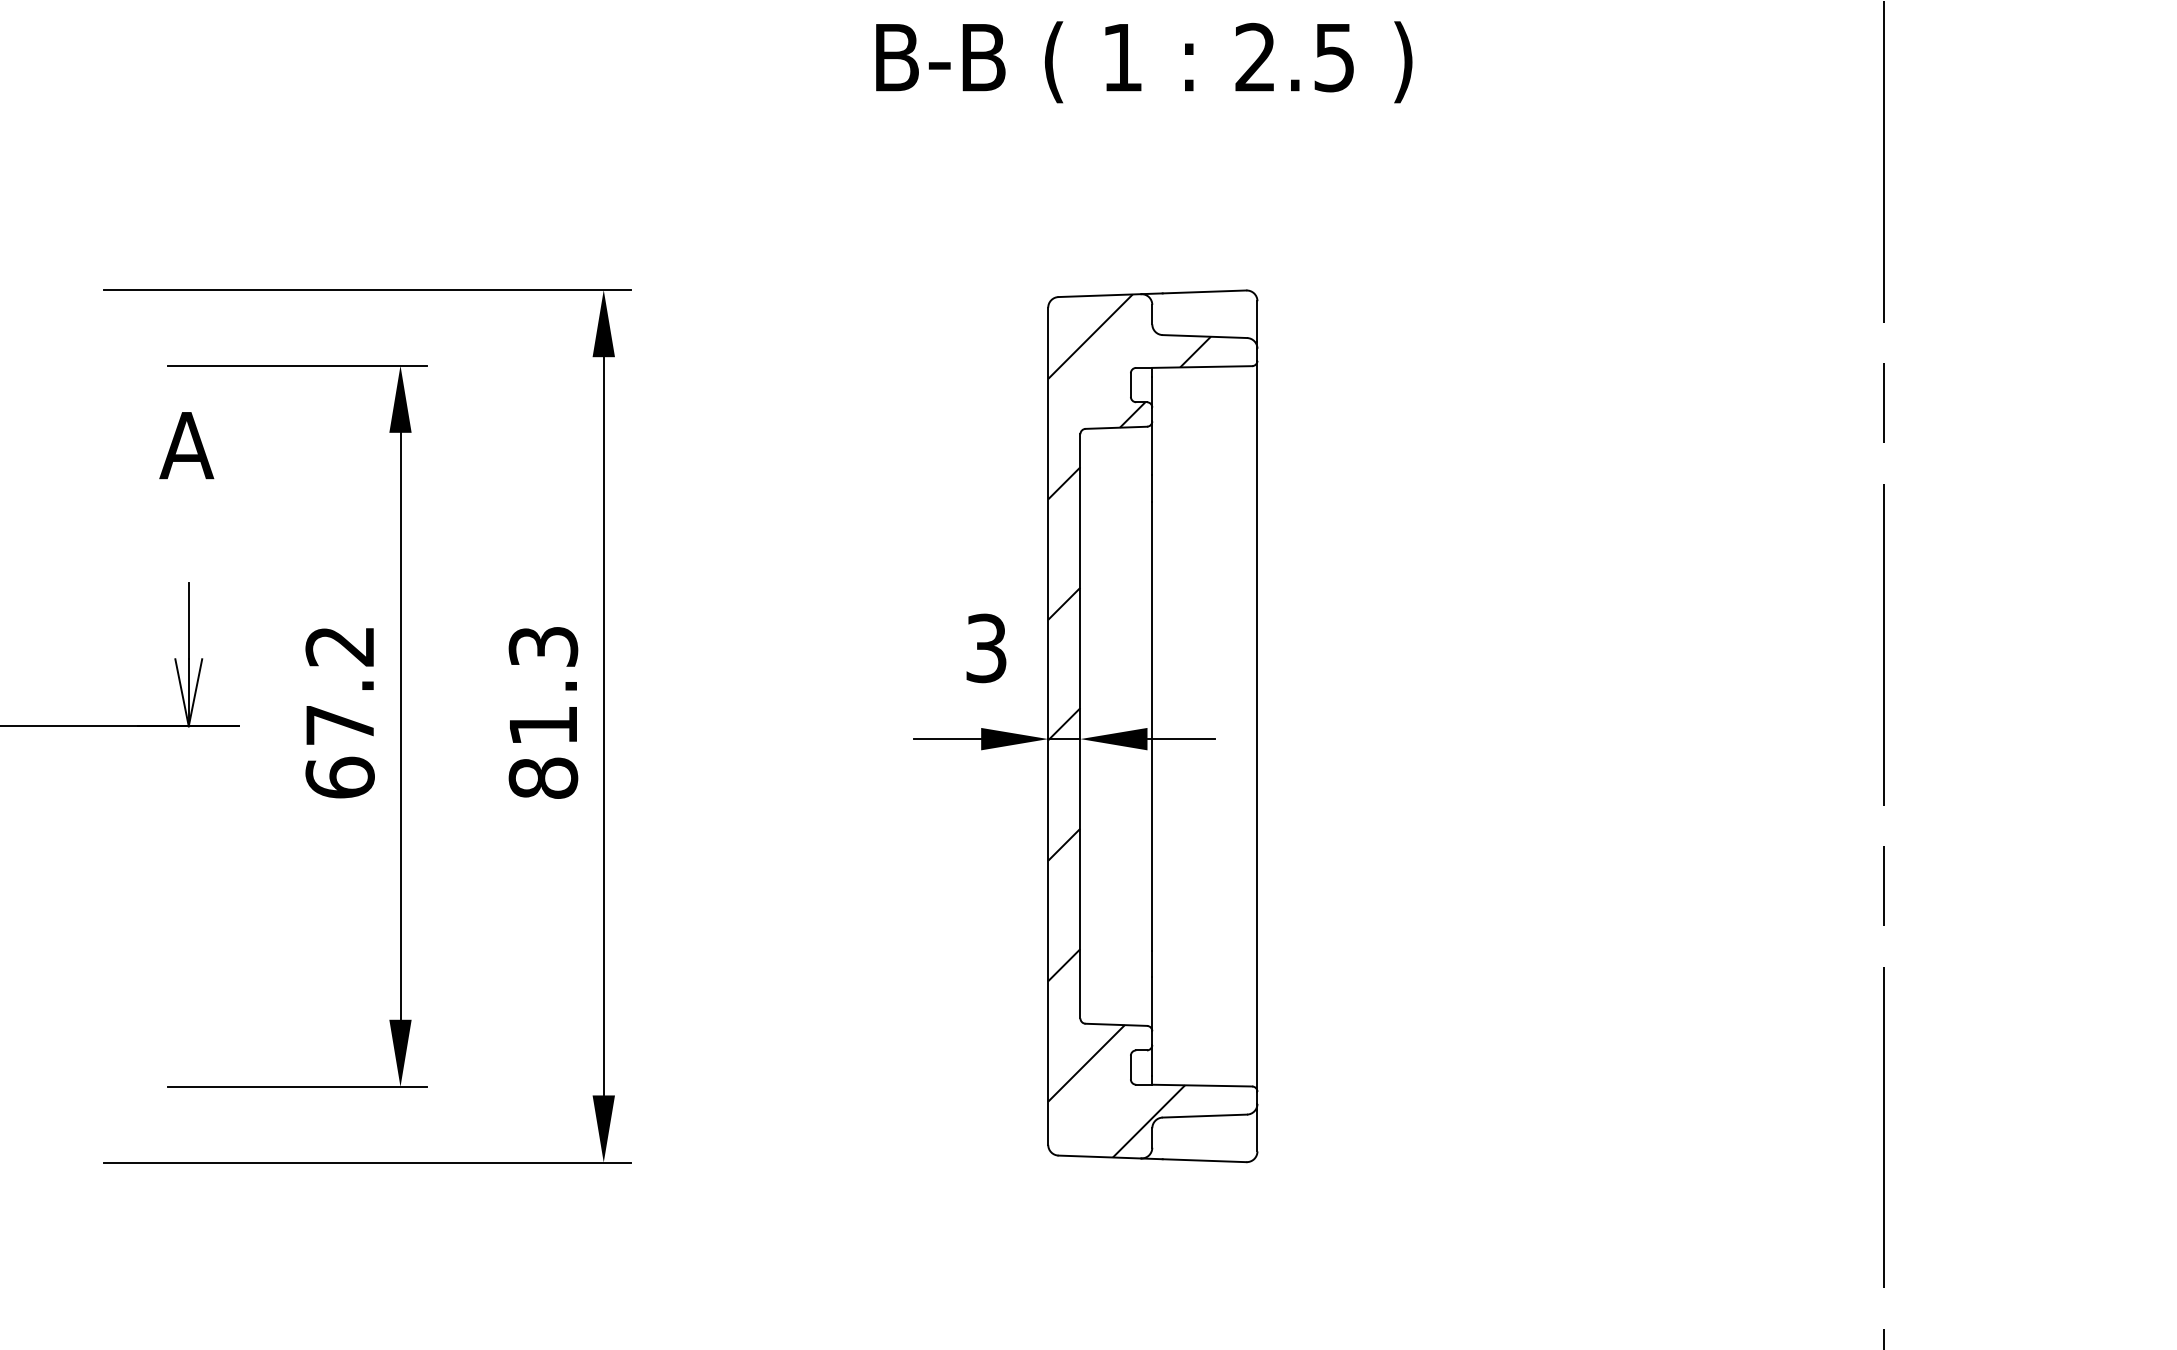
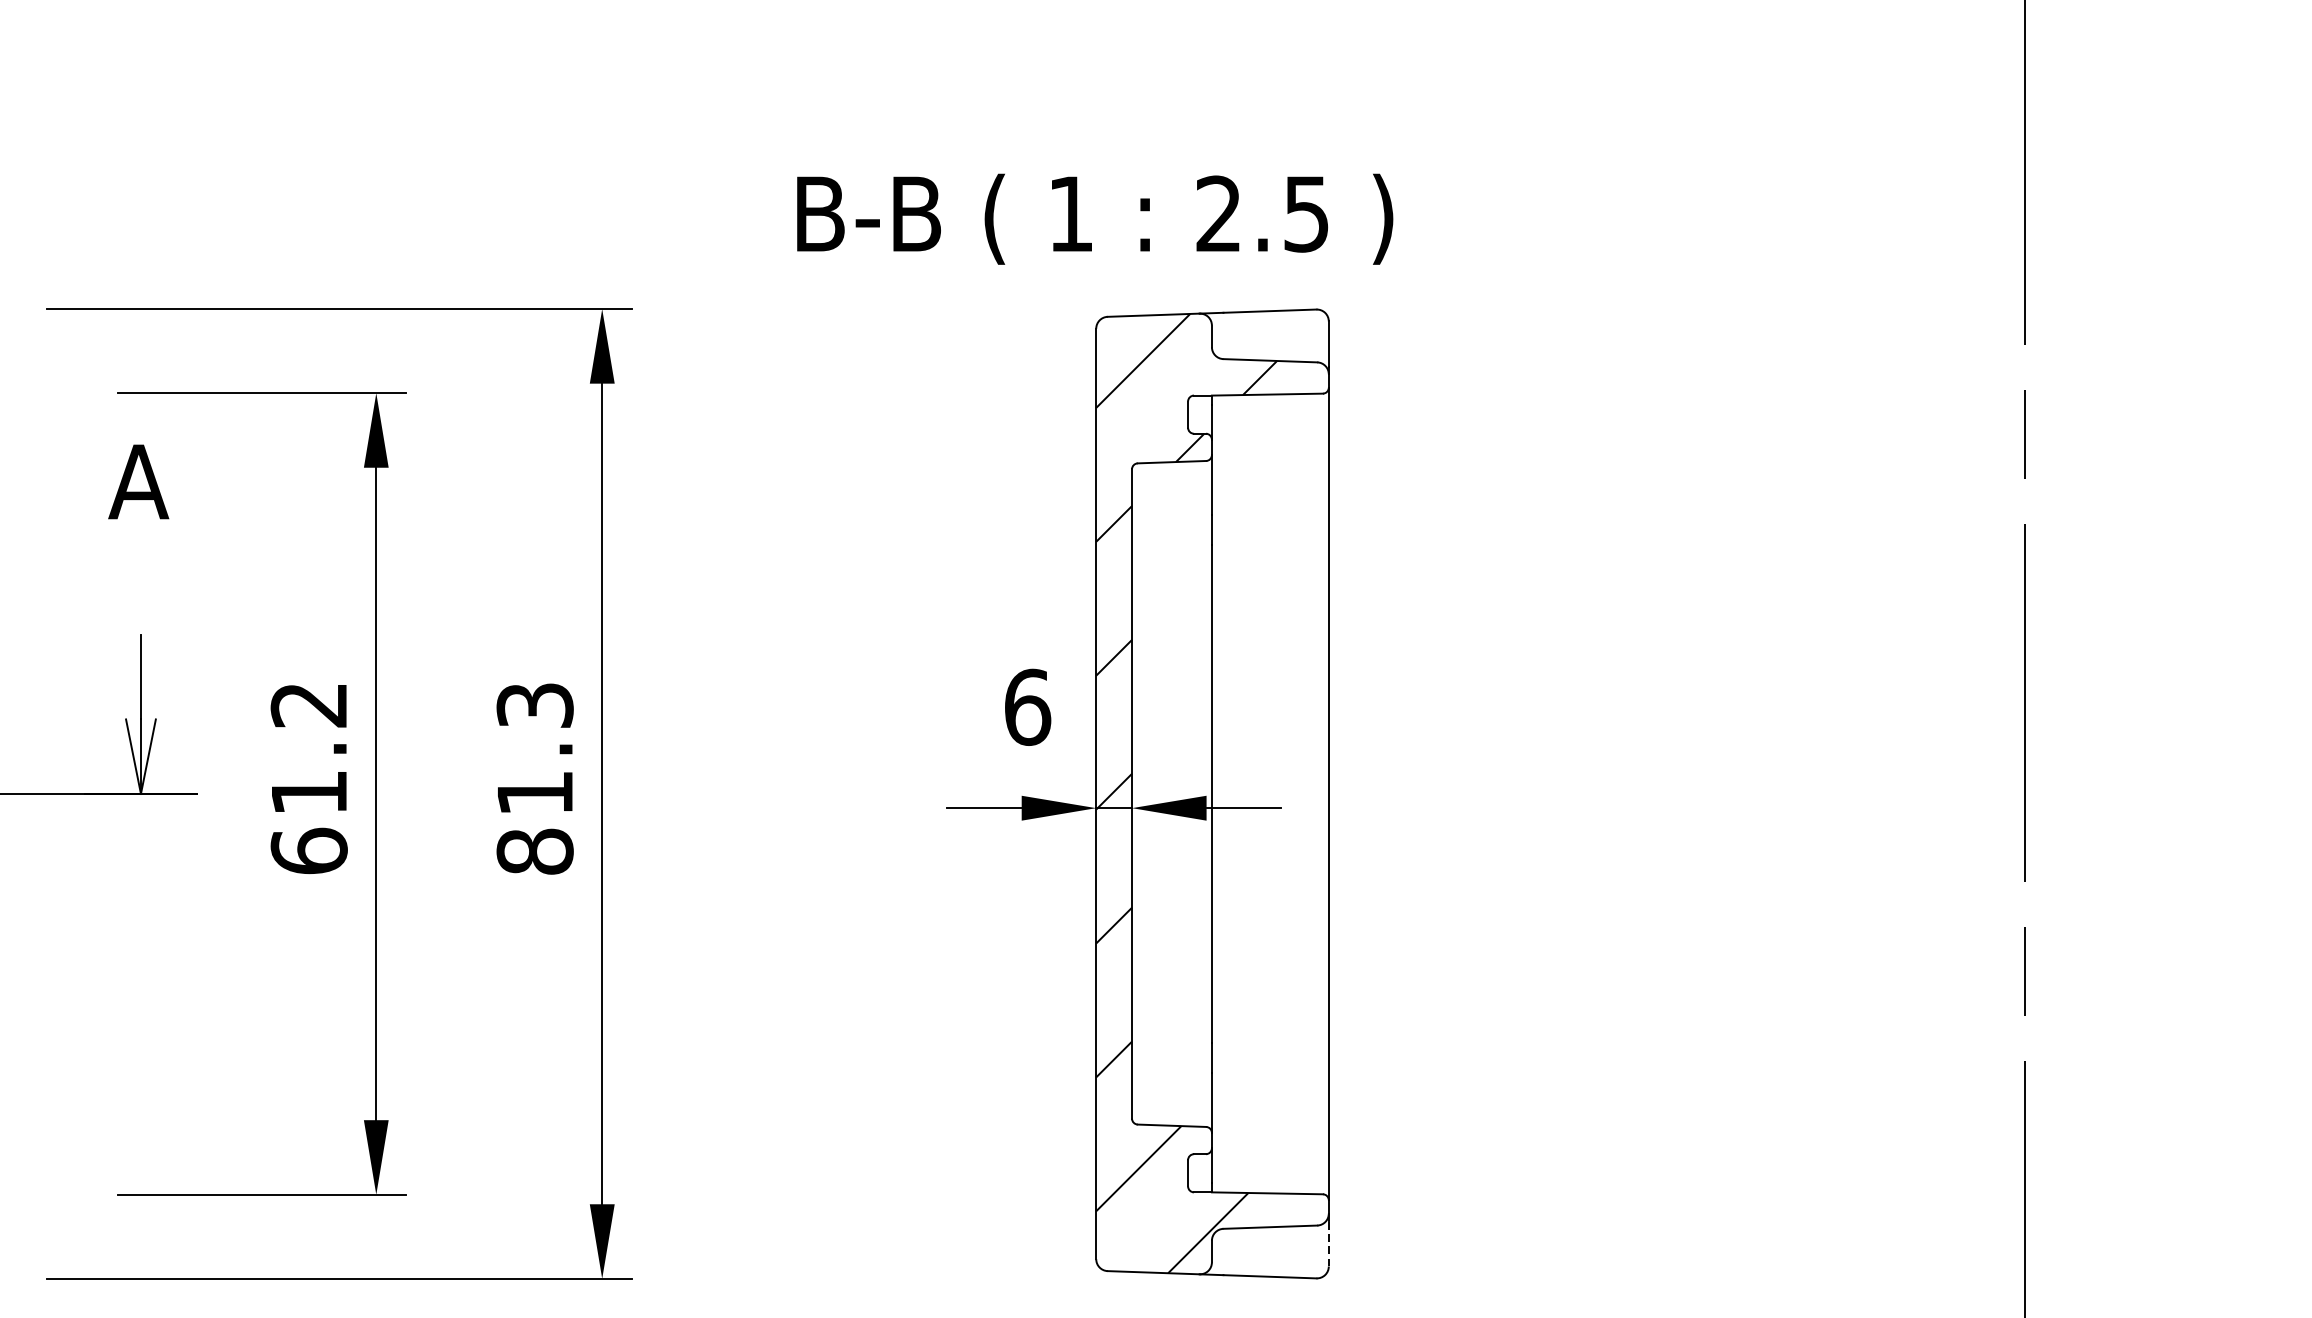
text: (1144, 62) -> (1095, 219), moved
text: (986, 648) -> (1027, 707), 3 -> 6
text: (339, 725) -> (308, 793), 67.2 -> 61.2
line: (1257, 1130) -> (1328, 1243), solid -> dashed

